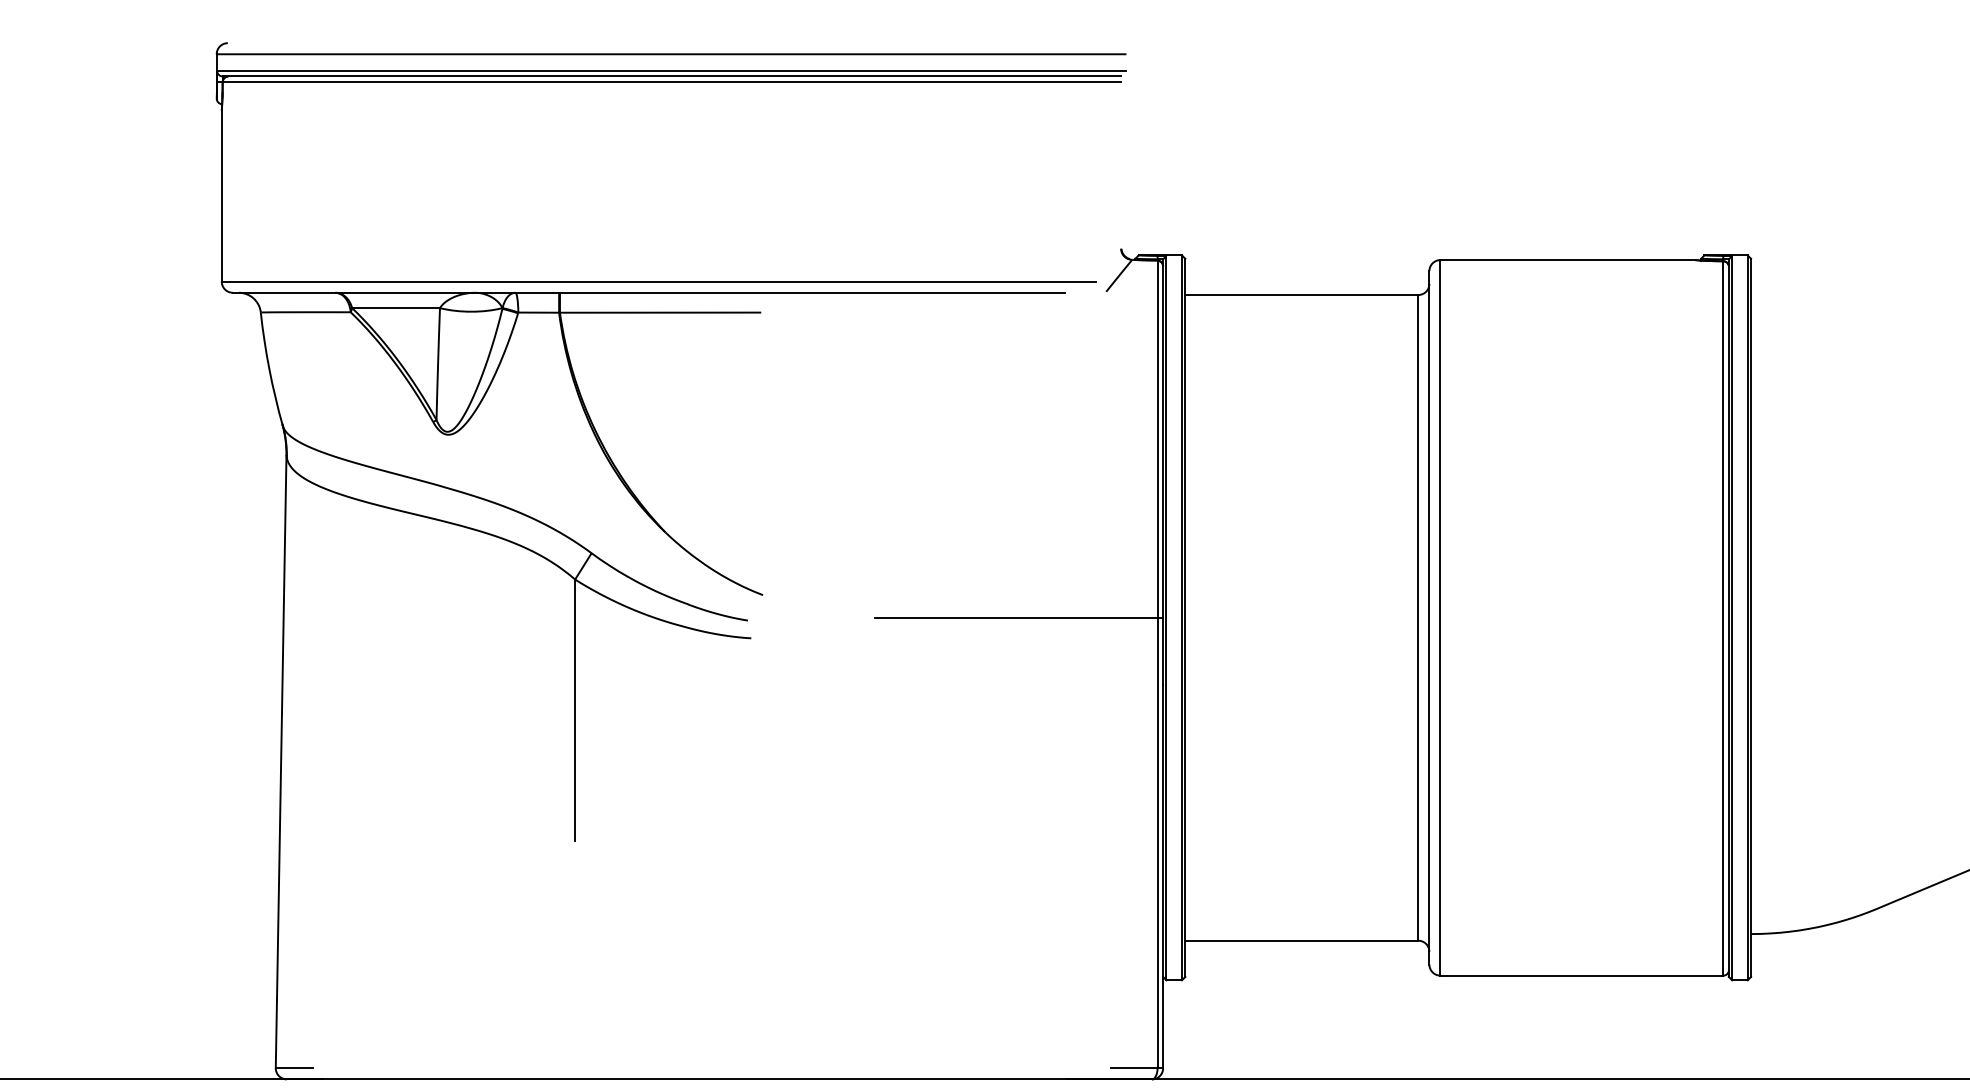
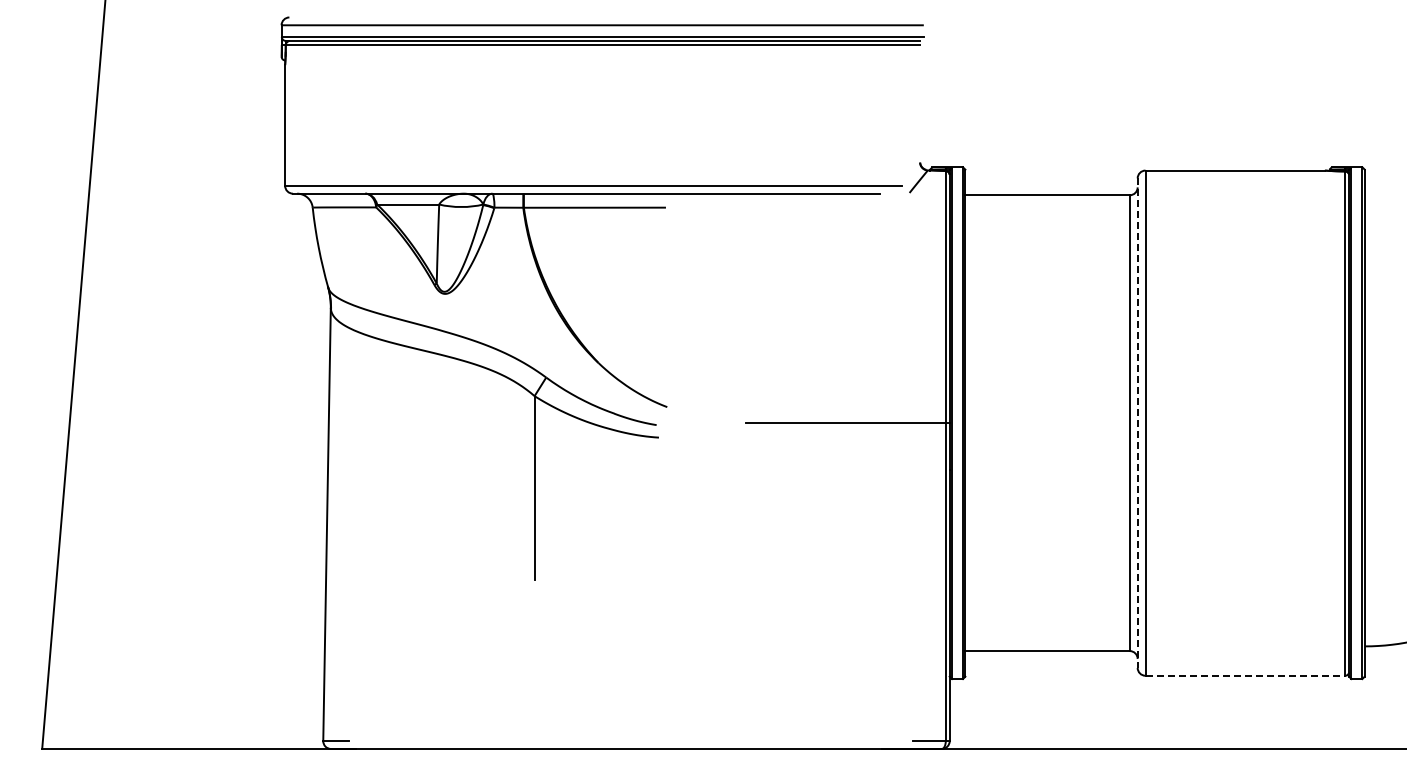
line: (1429, 618) -> (1137, 423), solid -> dashed
line: (1582, 975) -> (1245, 675), solid -> dashed

